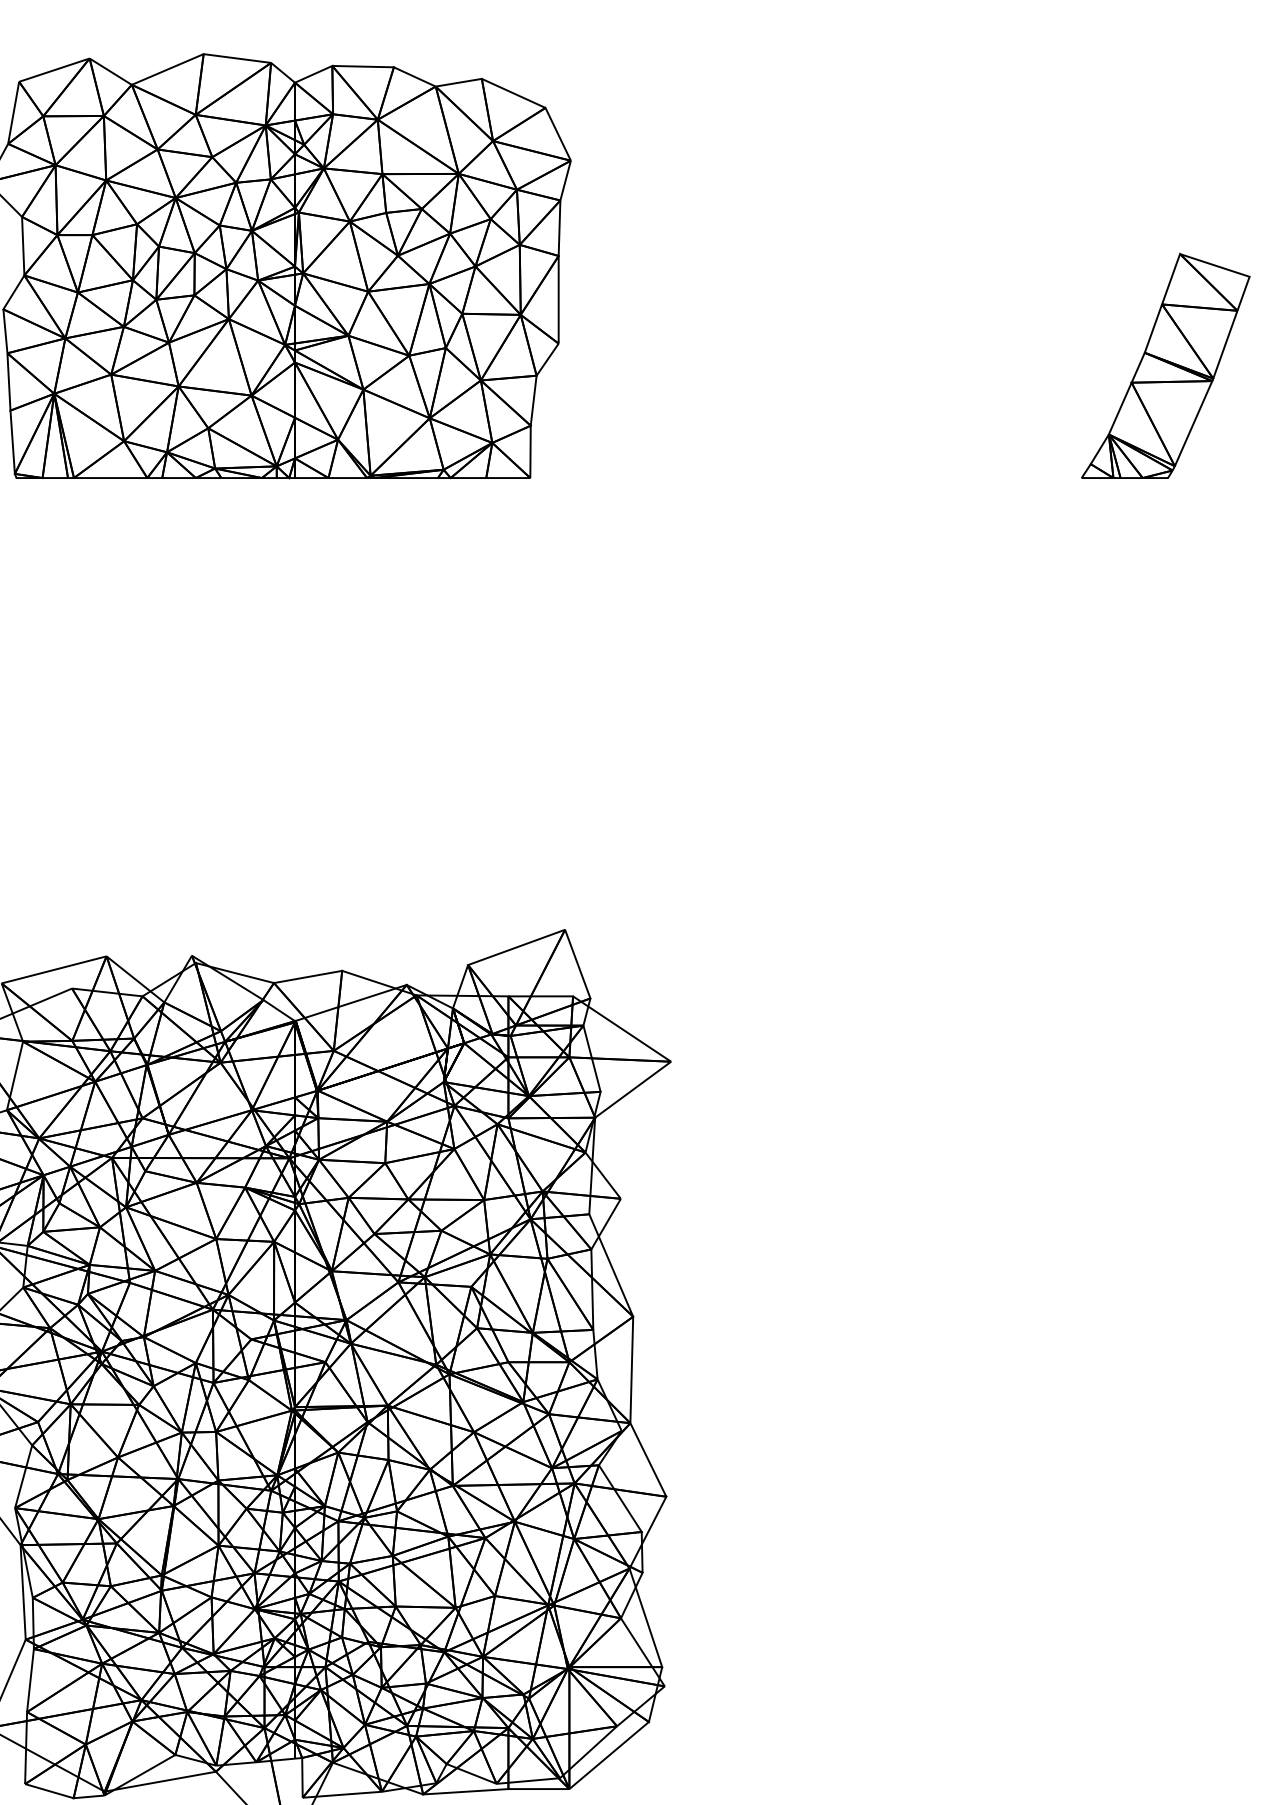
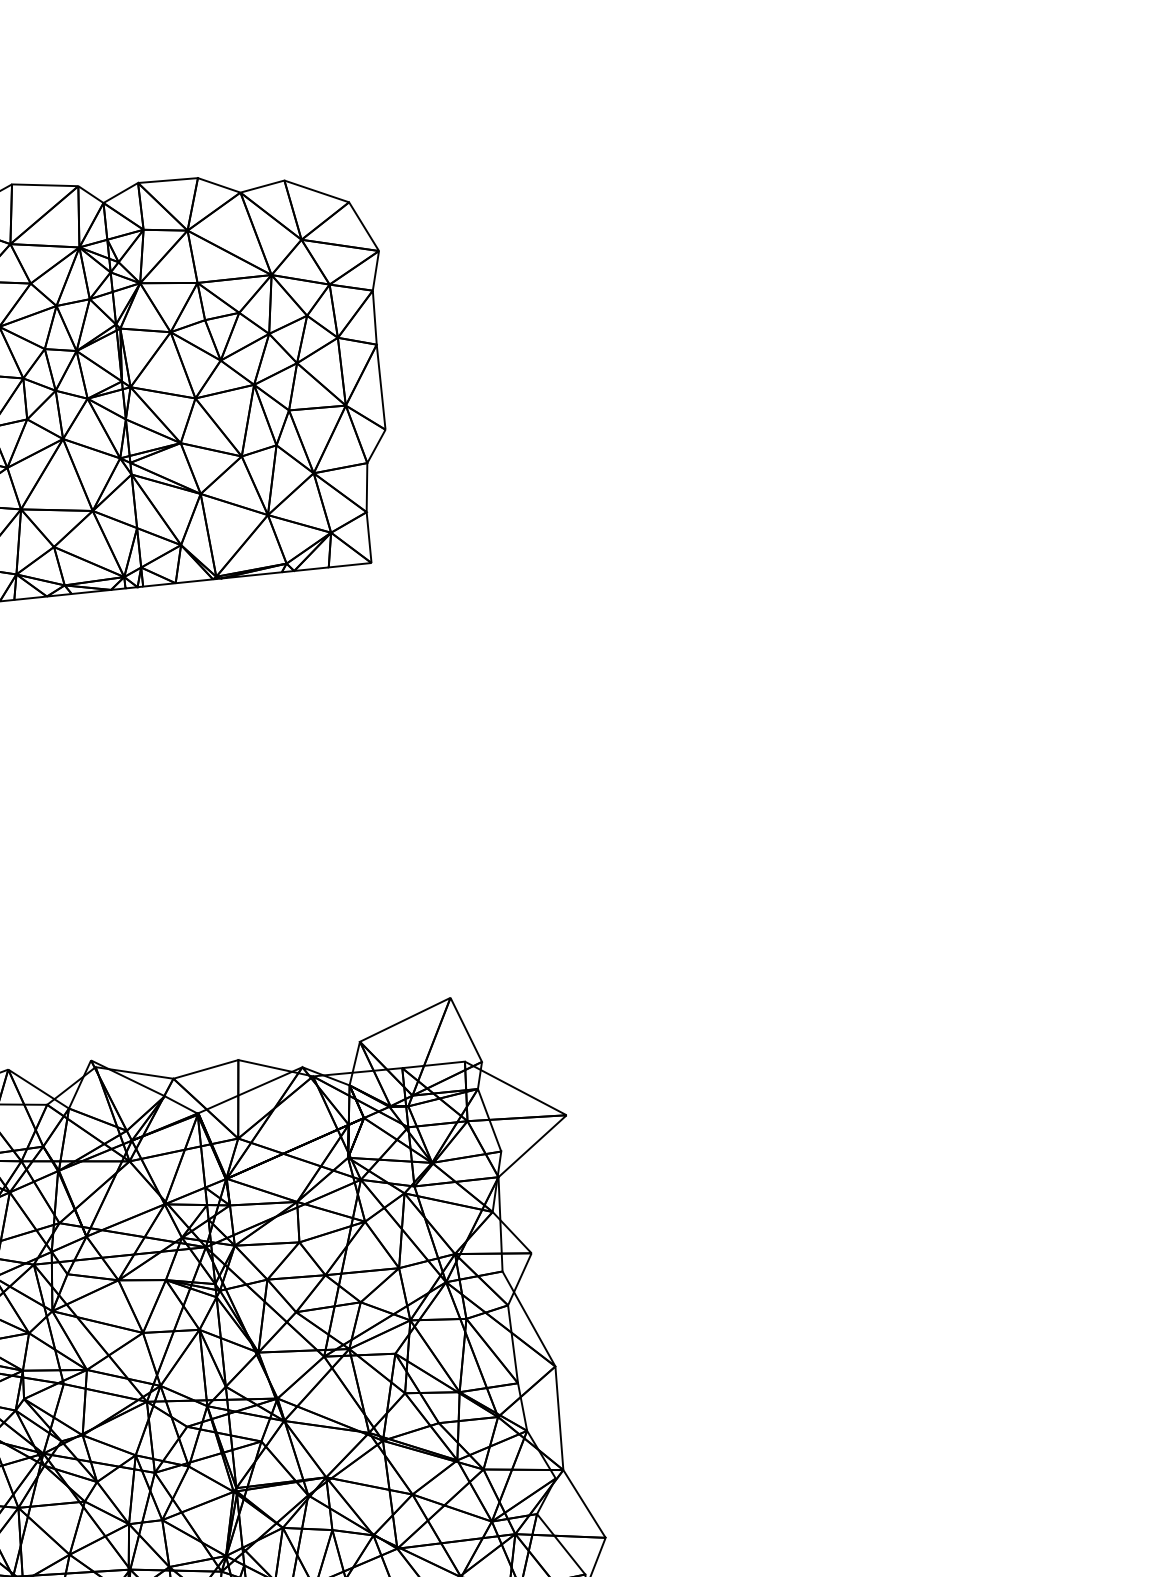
part: (1165, 365) -> (976, 390), removed

